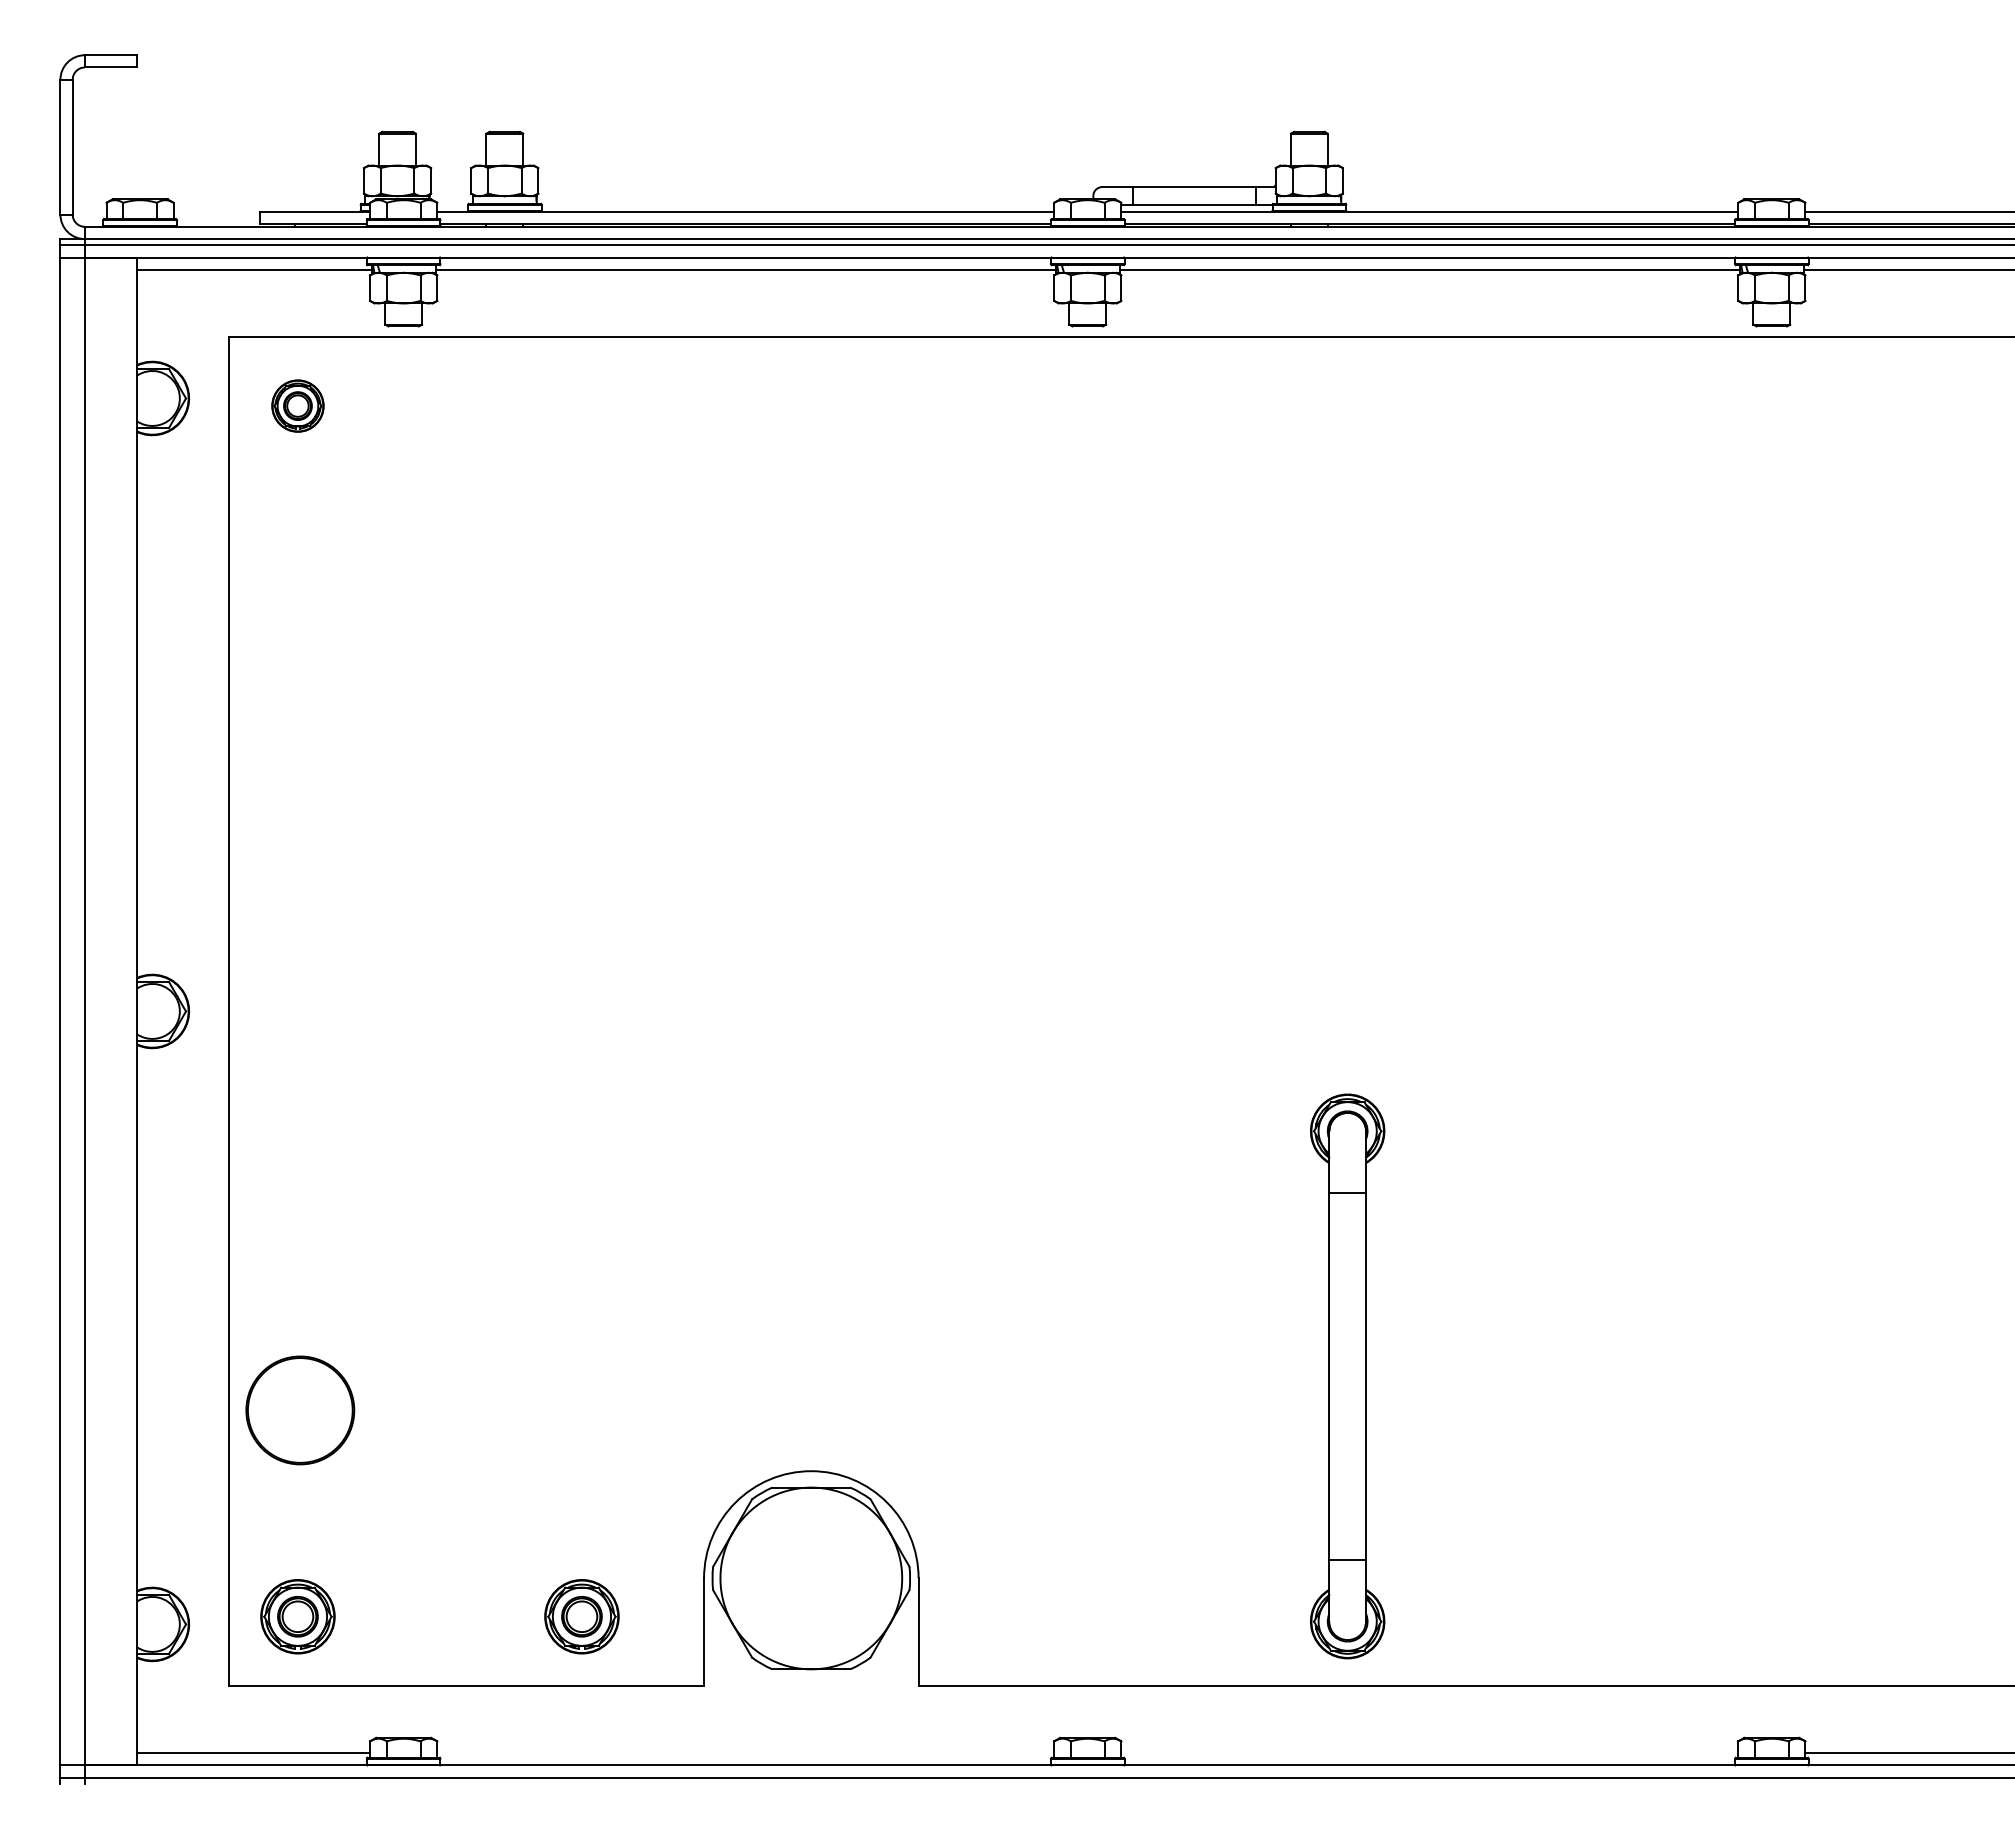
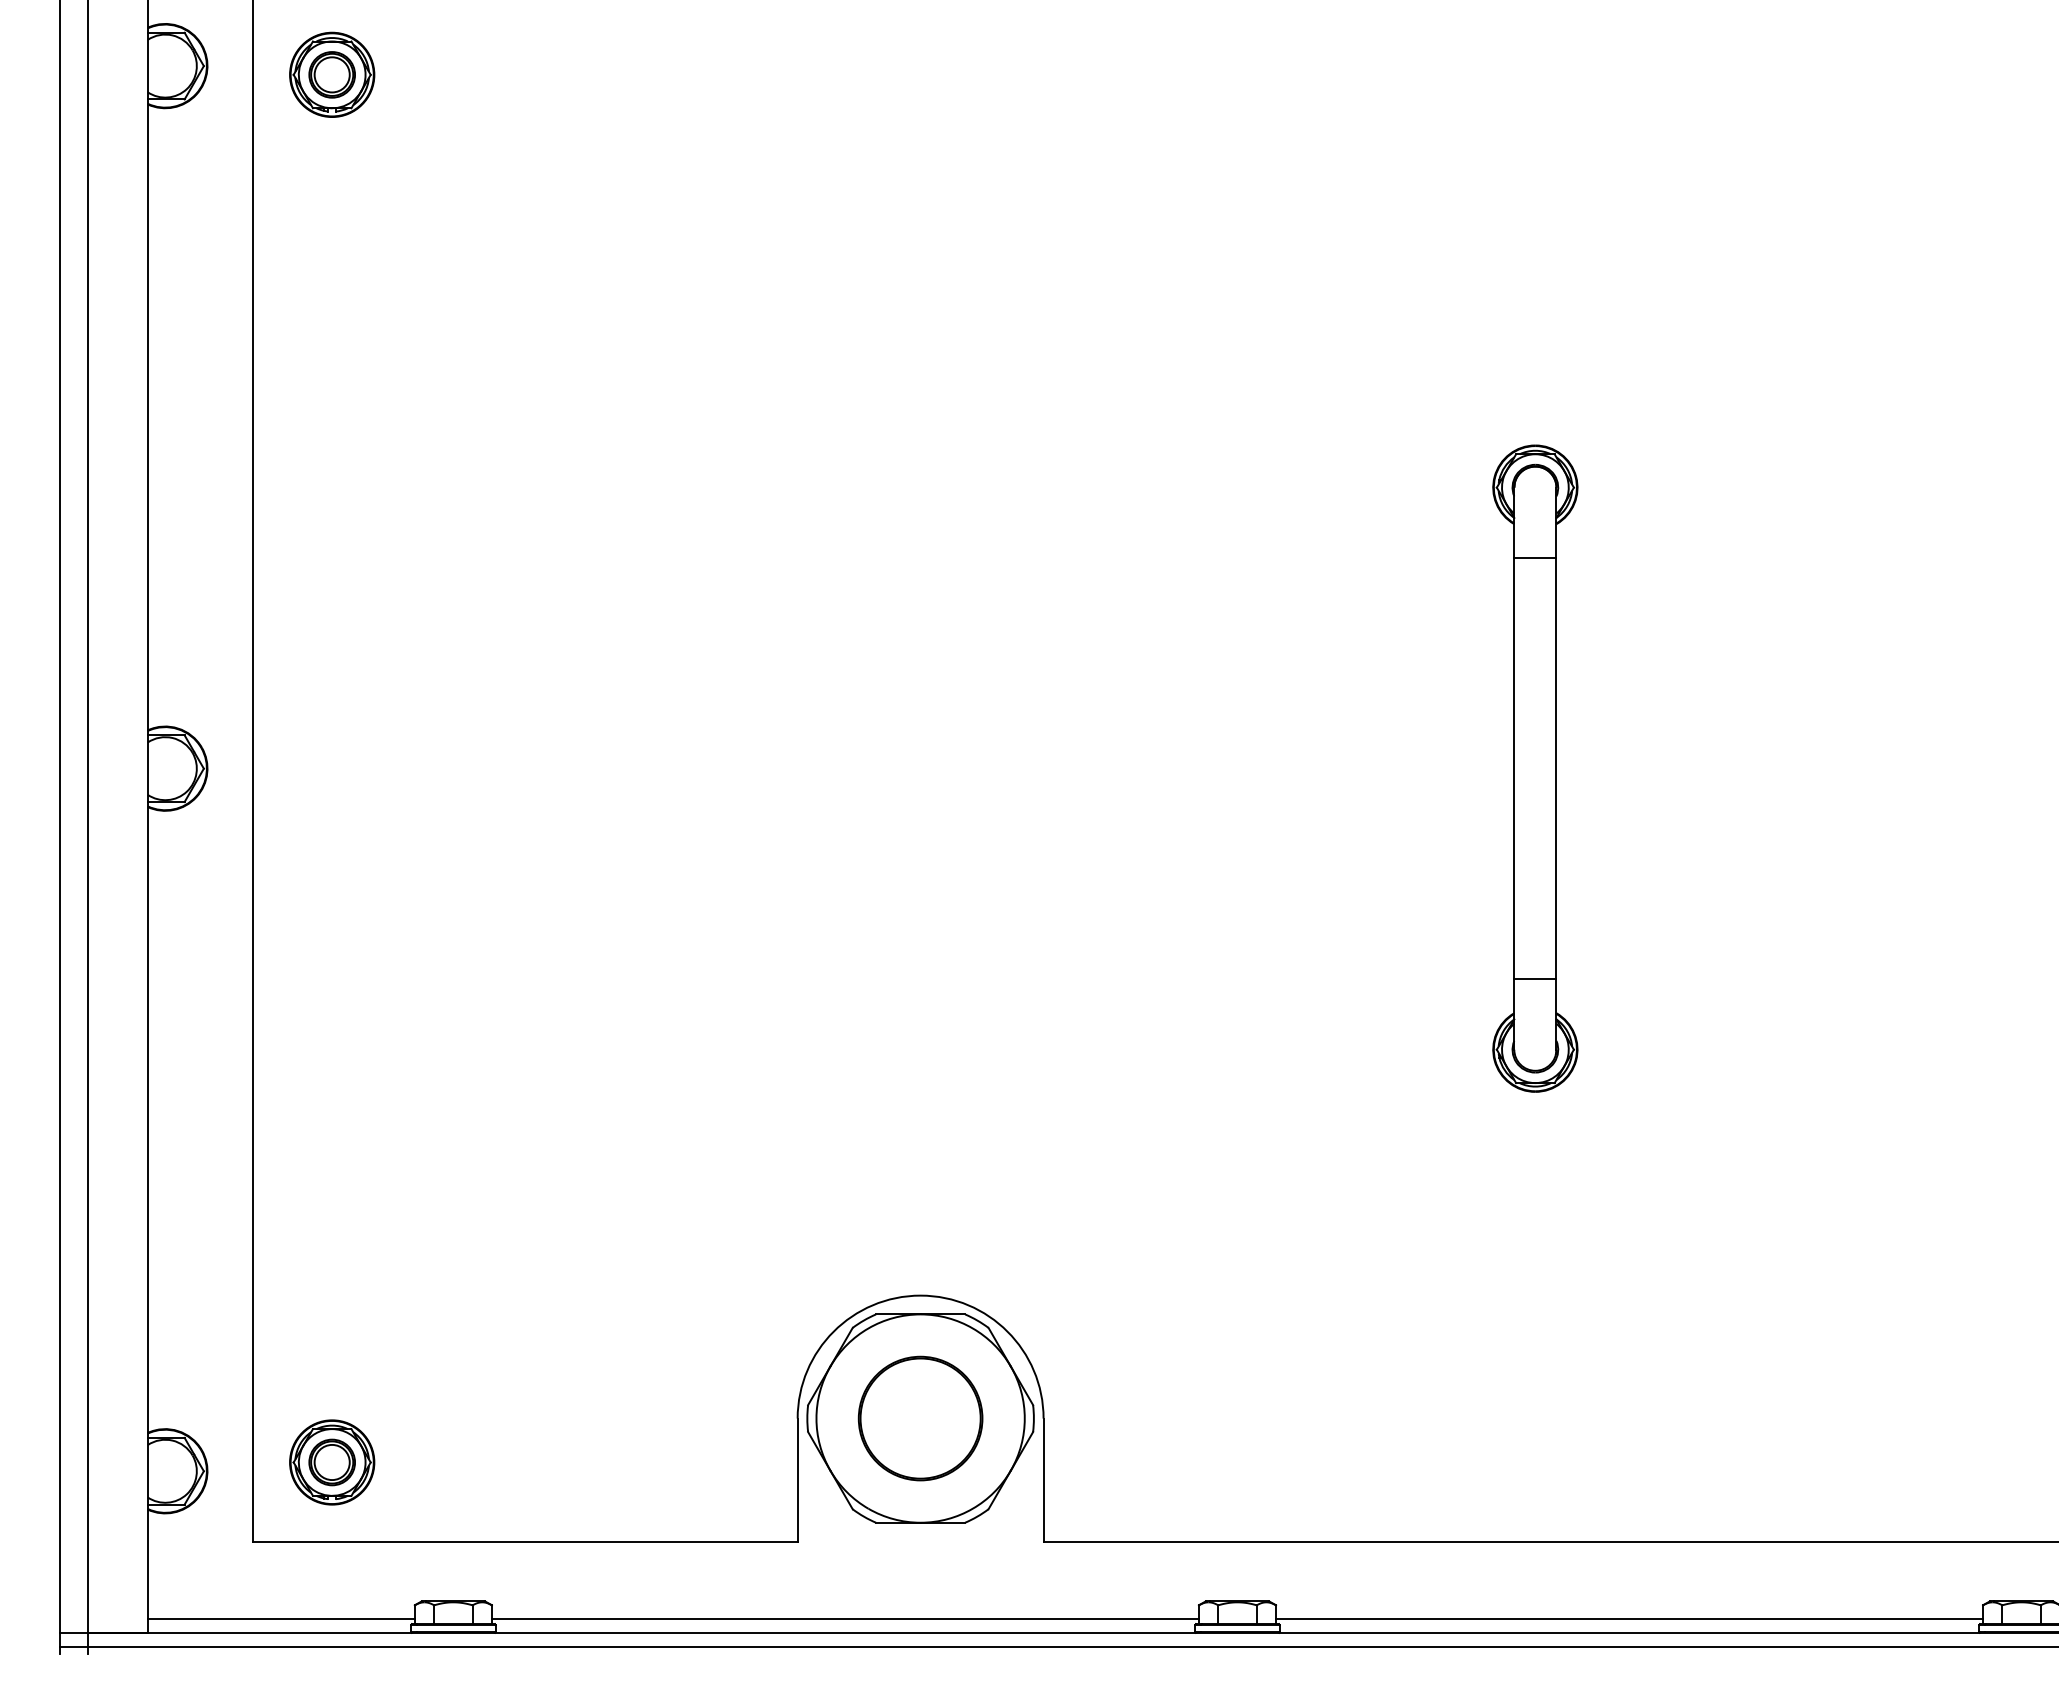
part: (297, 405) -> (331, 74), size x1.43
part: (1347, 1376) -> (1535, 768), moved
part: (300, 1410) -> (920, 1418), moved
part: (581, 1616) -> (657, 1462), removed
line: (745, 1753) -> (845, 1619), added
line: (1429, 1753) -> (1629, 1619), added

